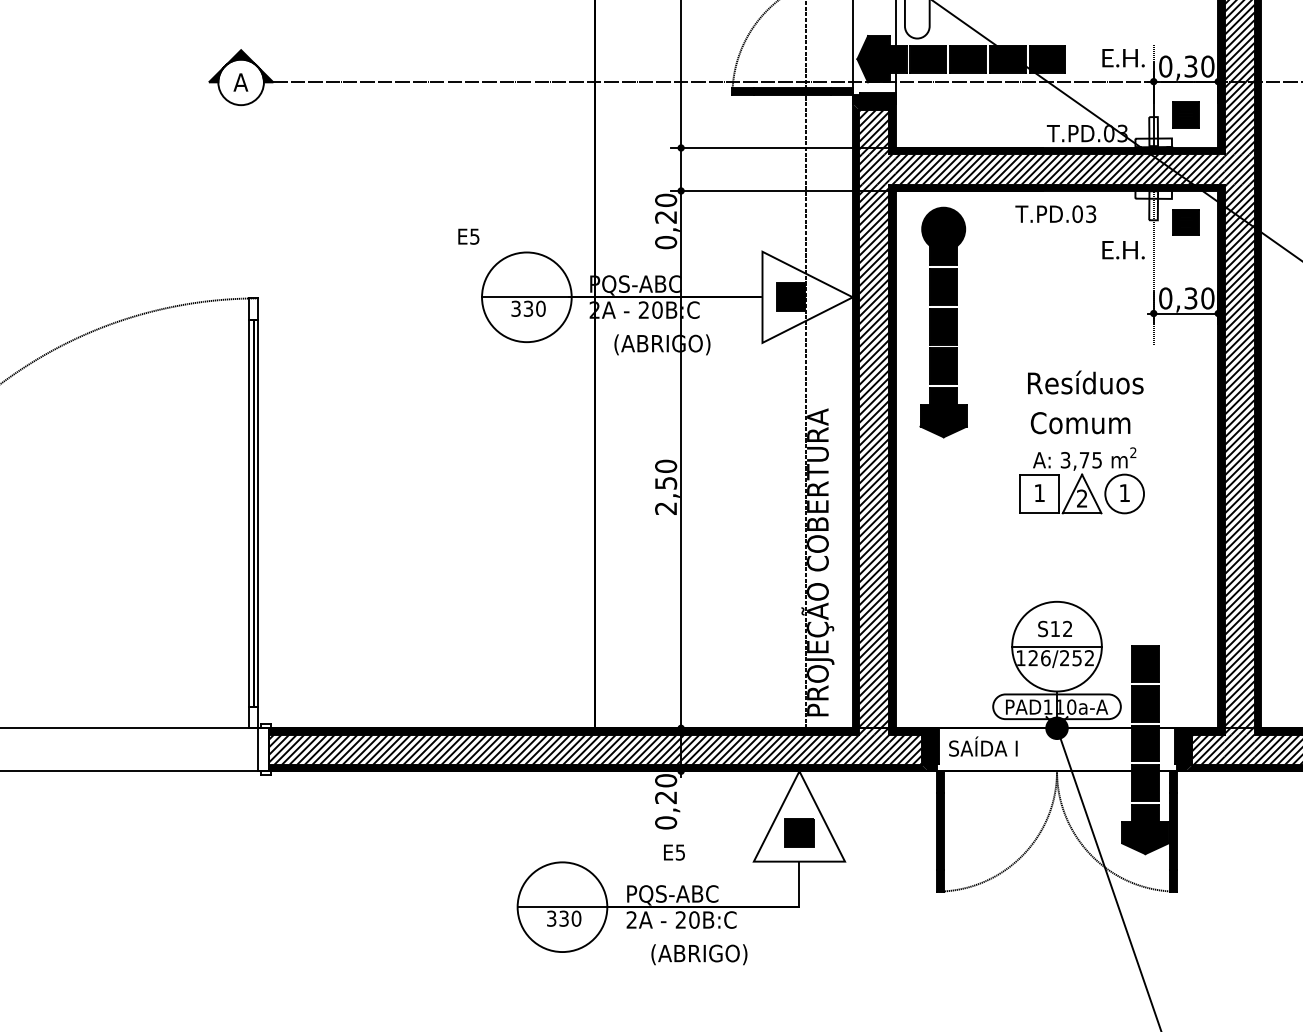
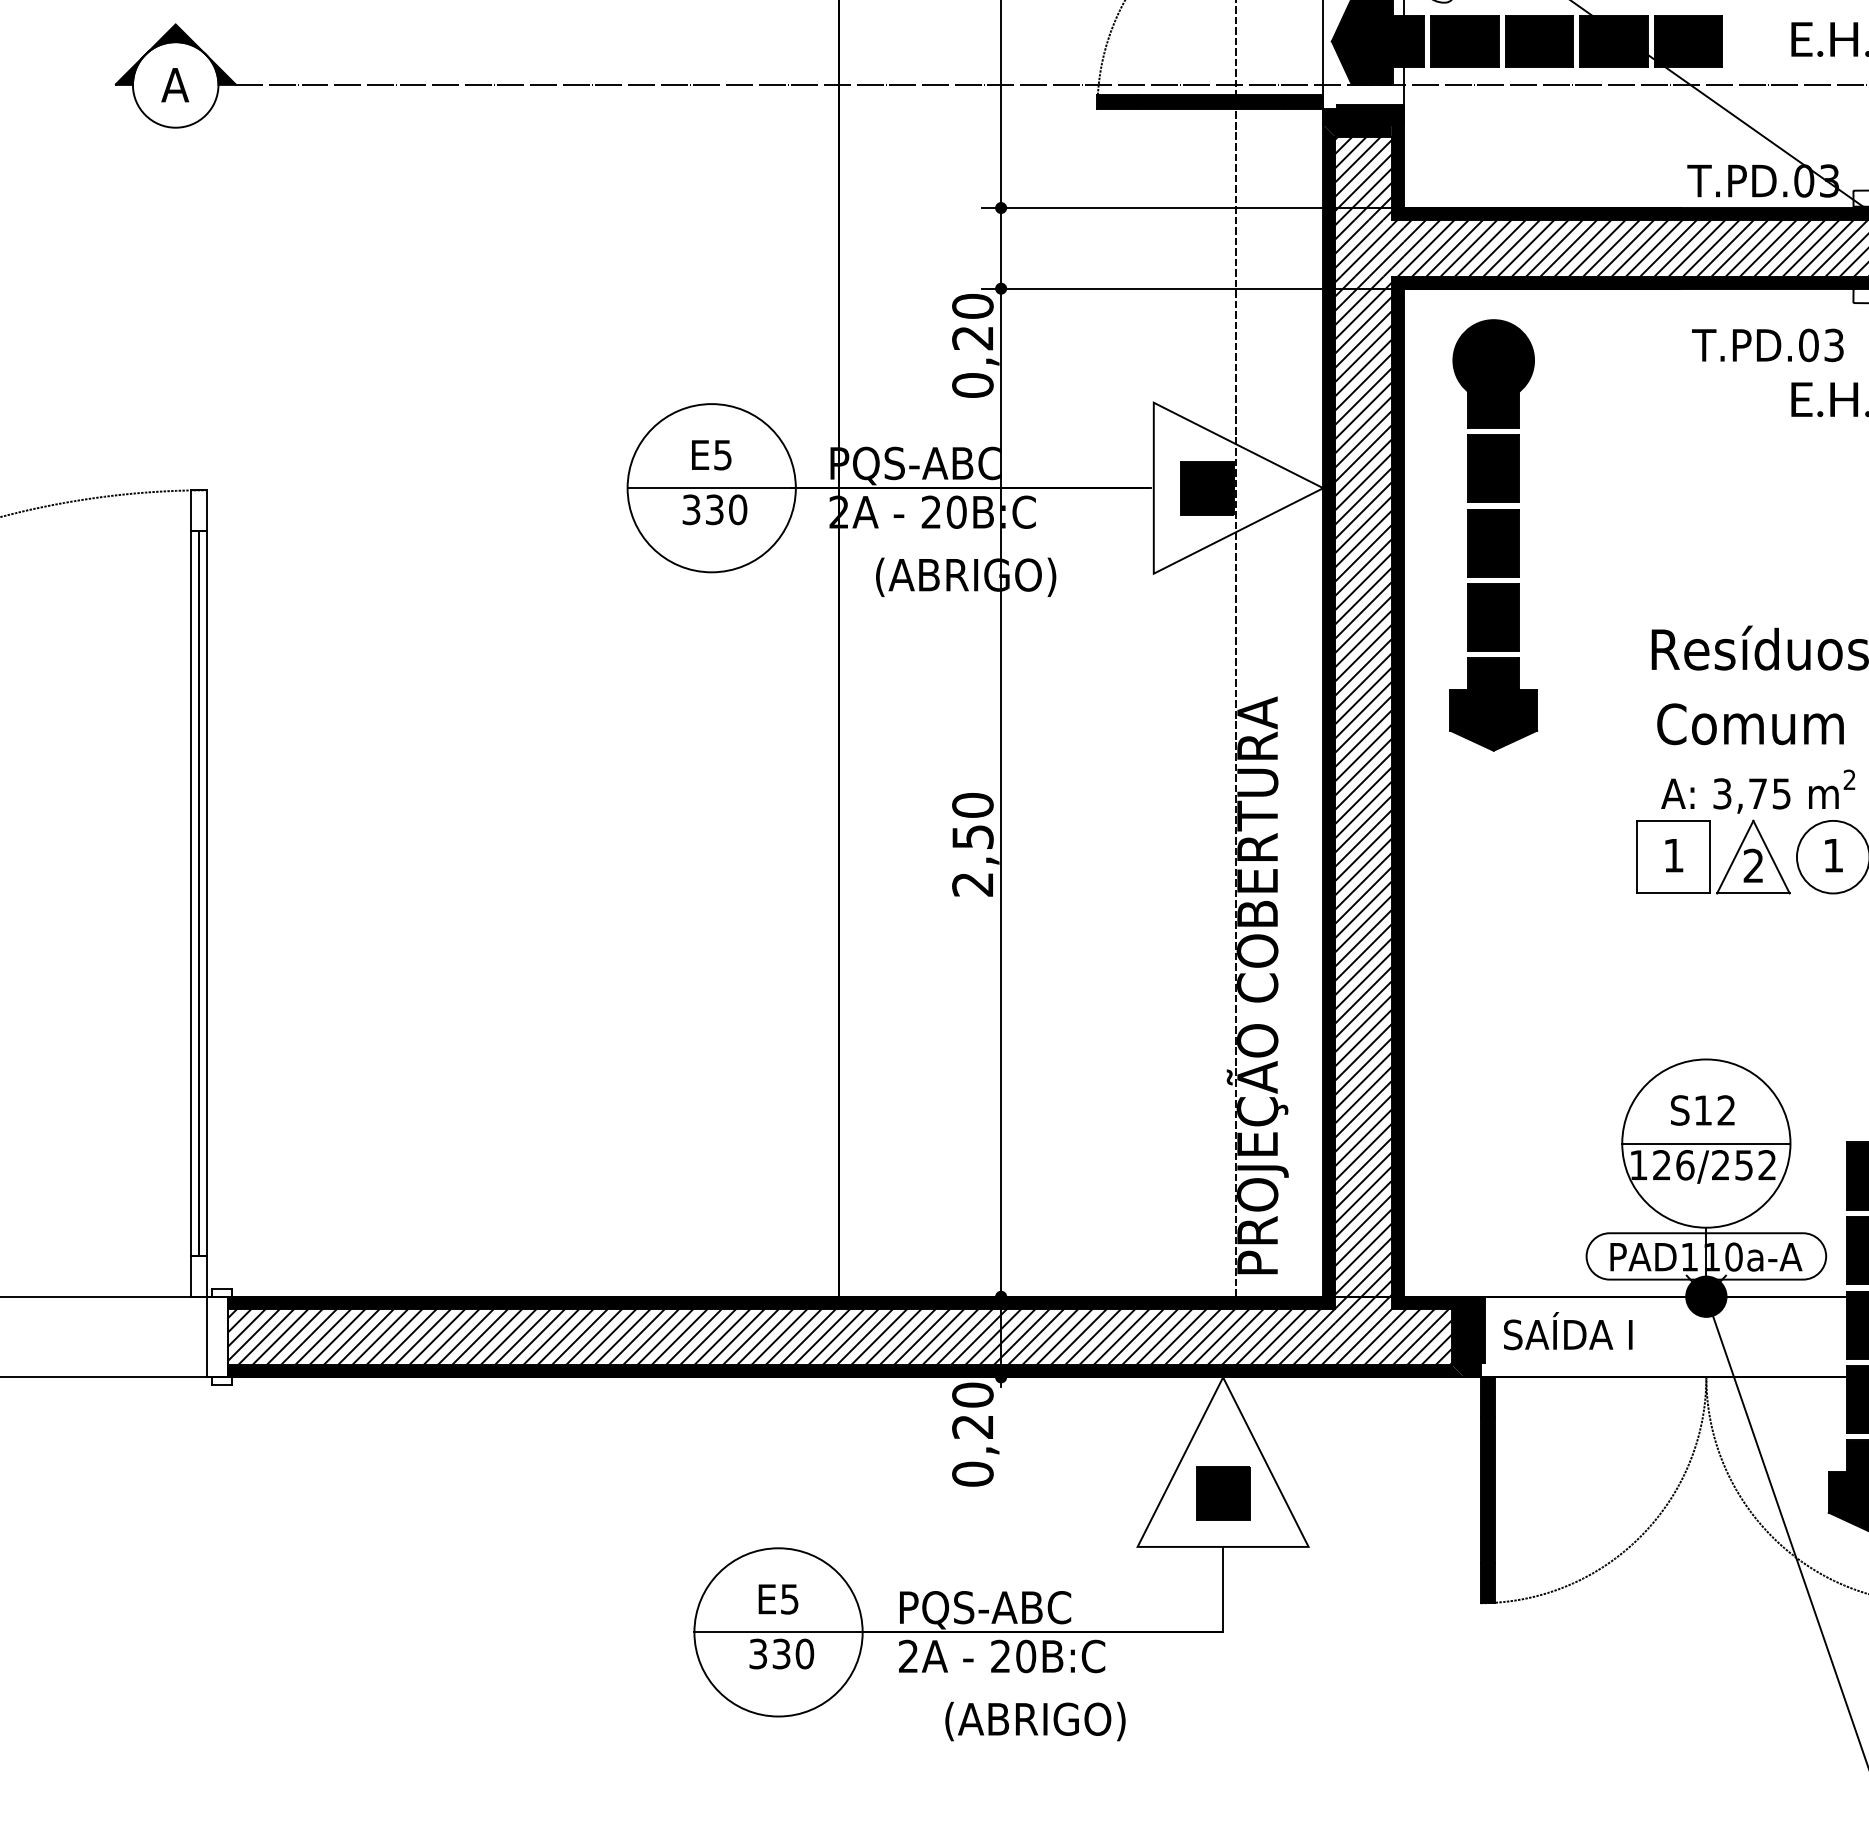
text: (1055, 213) -> (1767, 344), moved
text: (468, 236) -> (711, 454), moved
text: (674, 852) -> (778, 1599), moved

